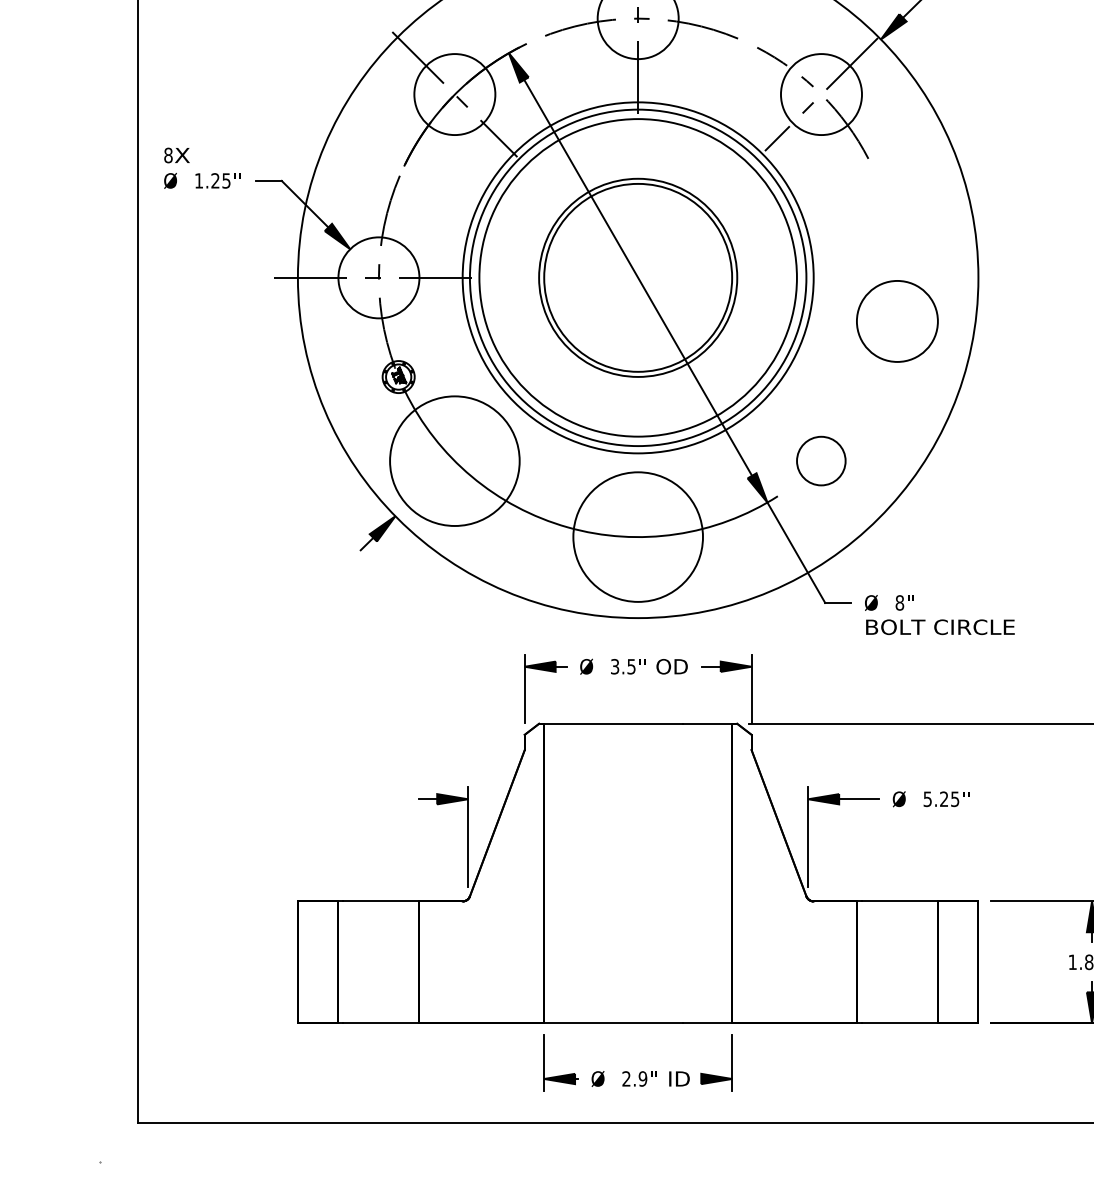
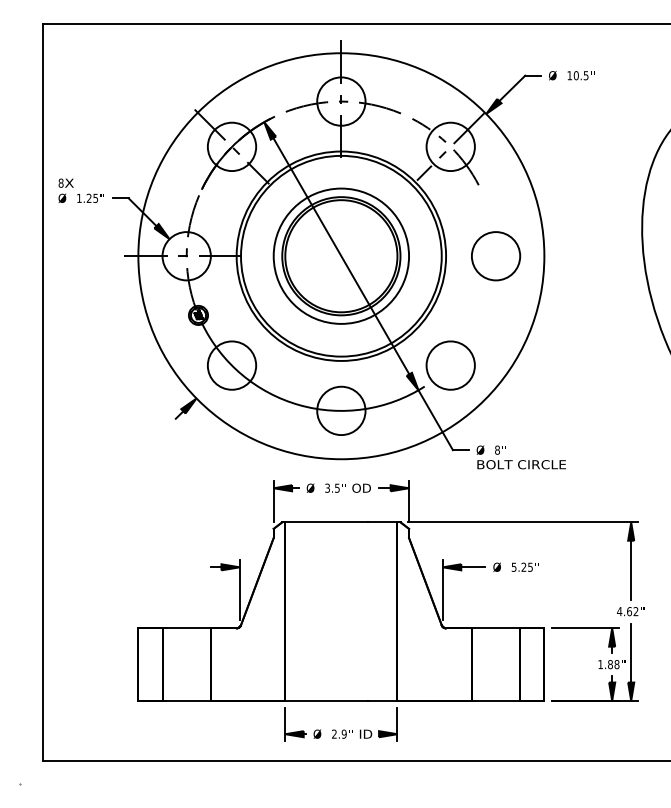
circle: (638, 276) -> (341, 255), size x0.71
circle: (898, 321) -> (496, 256), moved
circle: (454, 460) -> (231, 365), size x0.62
circle: (821, 460) -> (450, 365), size x1.67
circle: (638, 536) -> (341, 410), size x0.62

